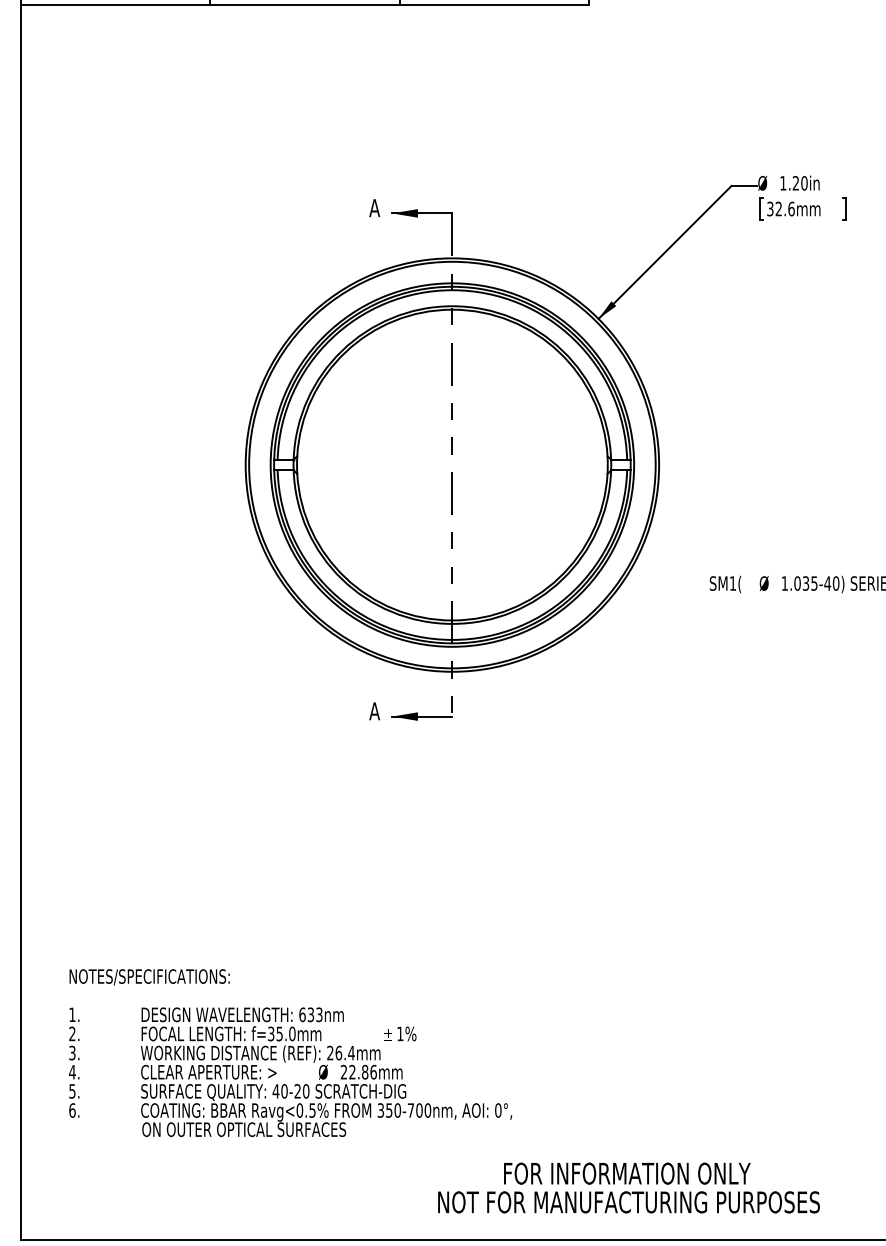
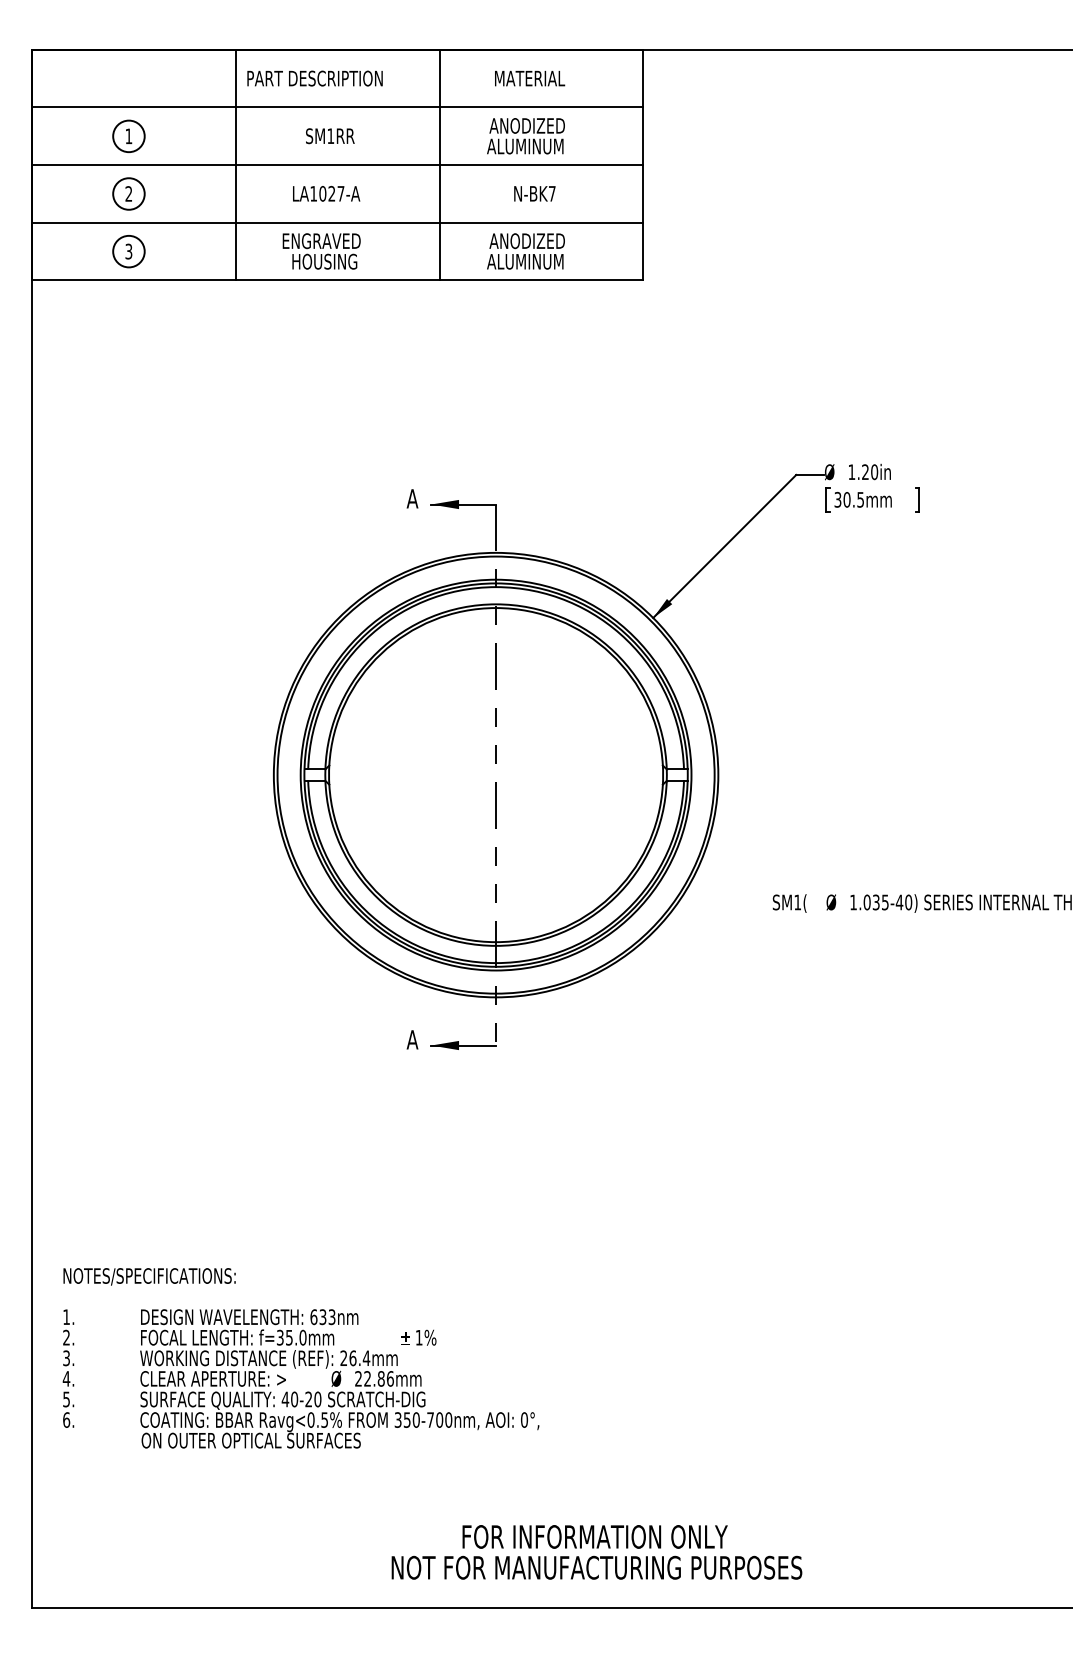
text: (784, 208) -> (853, 499), 32.6mm -> 30.5mm
text: (290, 1053) -> (300, 1358), moved
text: (628, 1188) -> (596, 1552), moved

